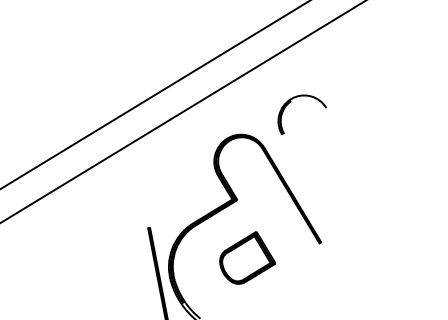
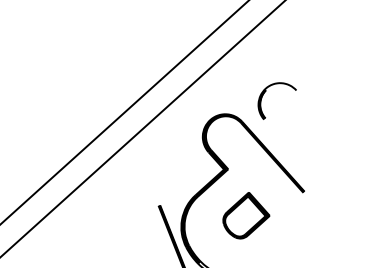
part: (290, 102) -> (265, 91), moved

